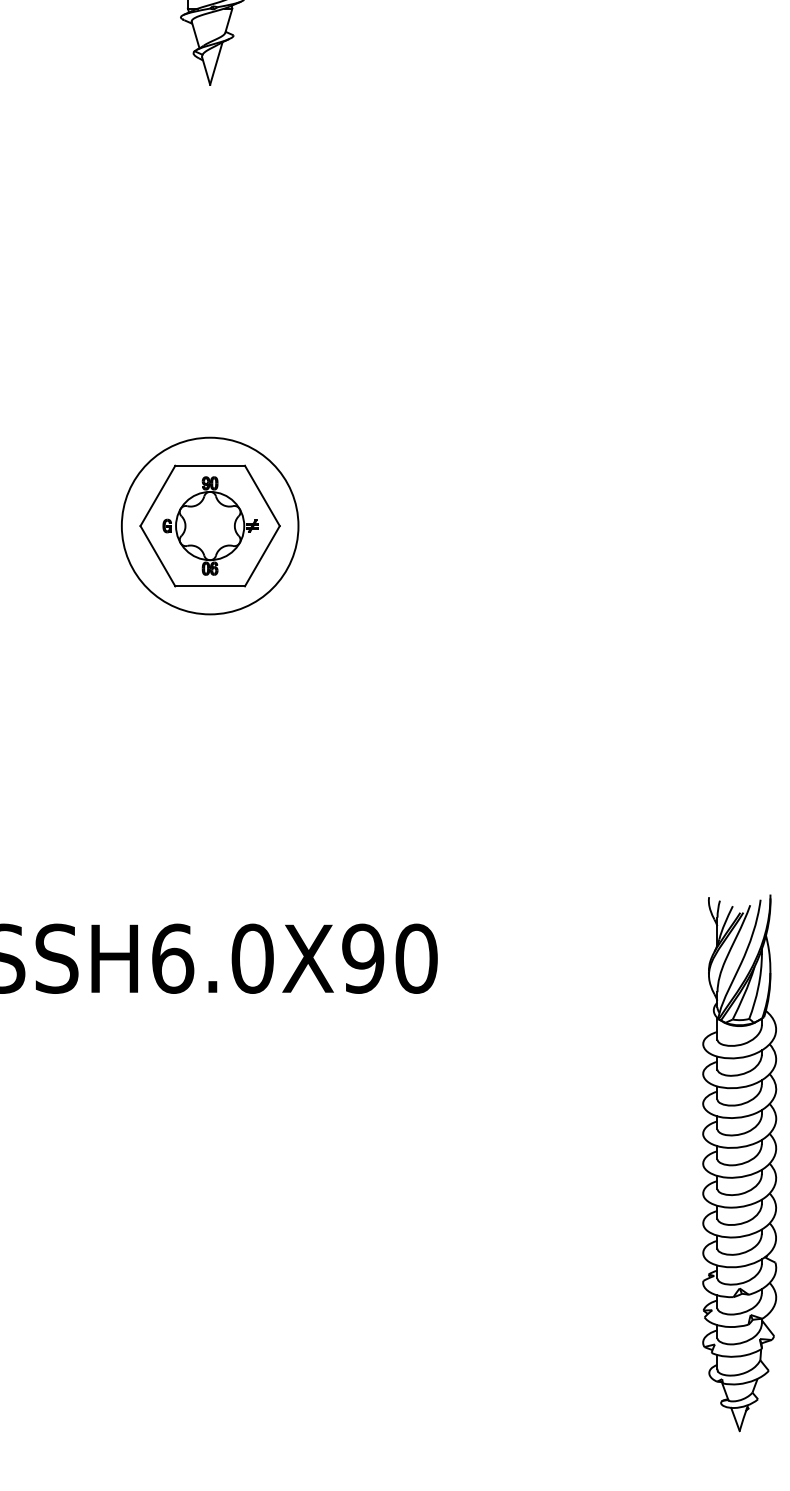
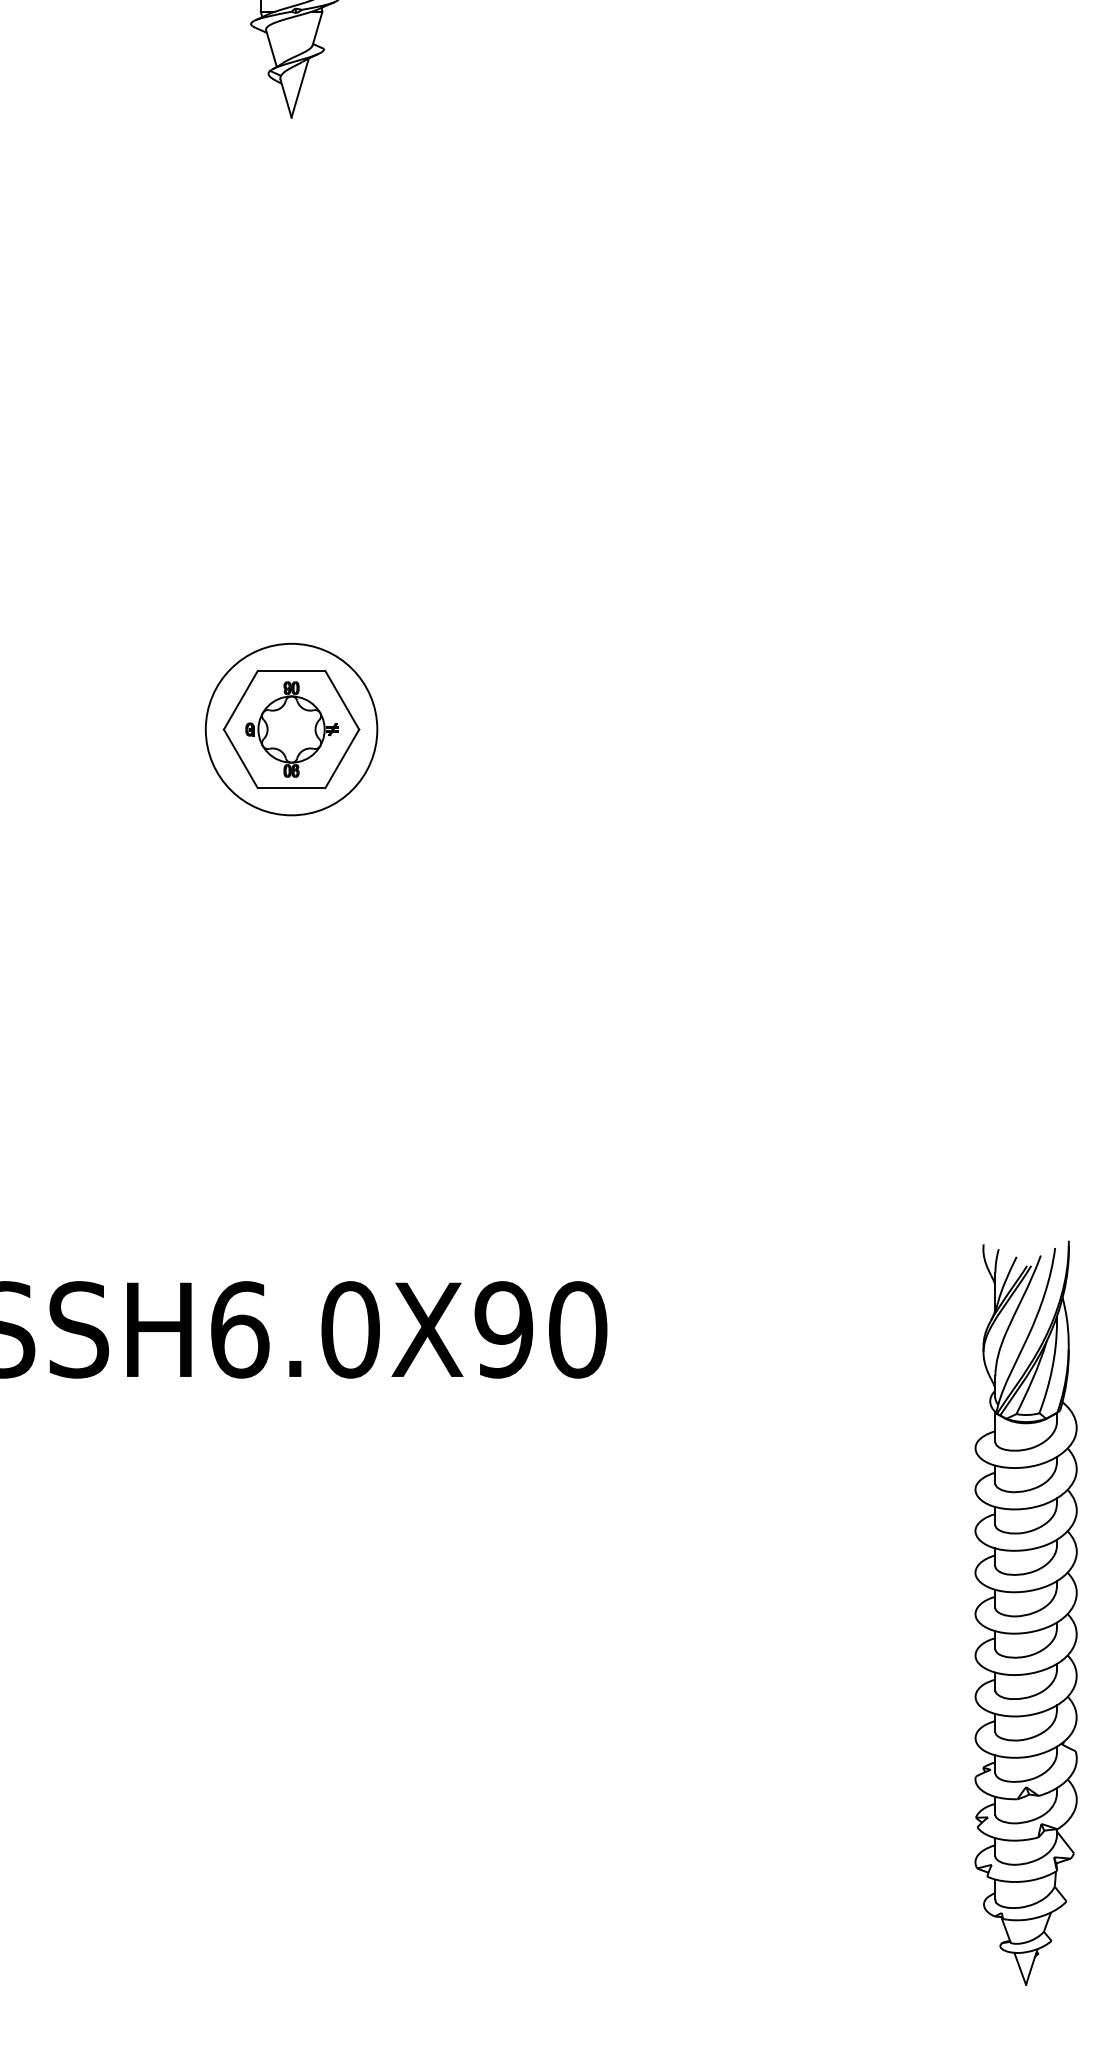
part: (210, 525) -> (291, 729), size x0.7

